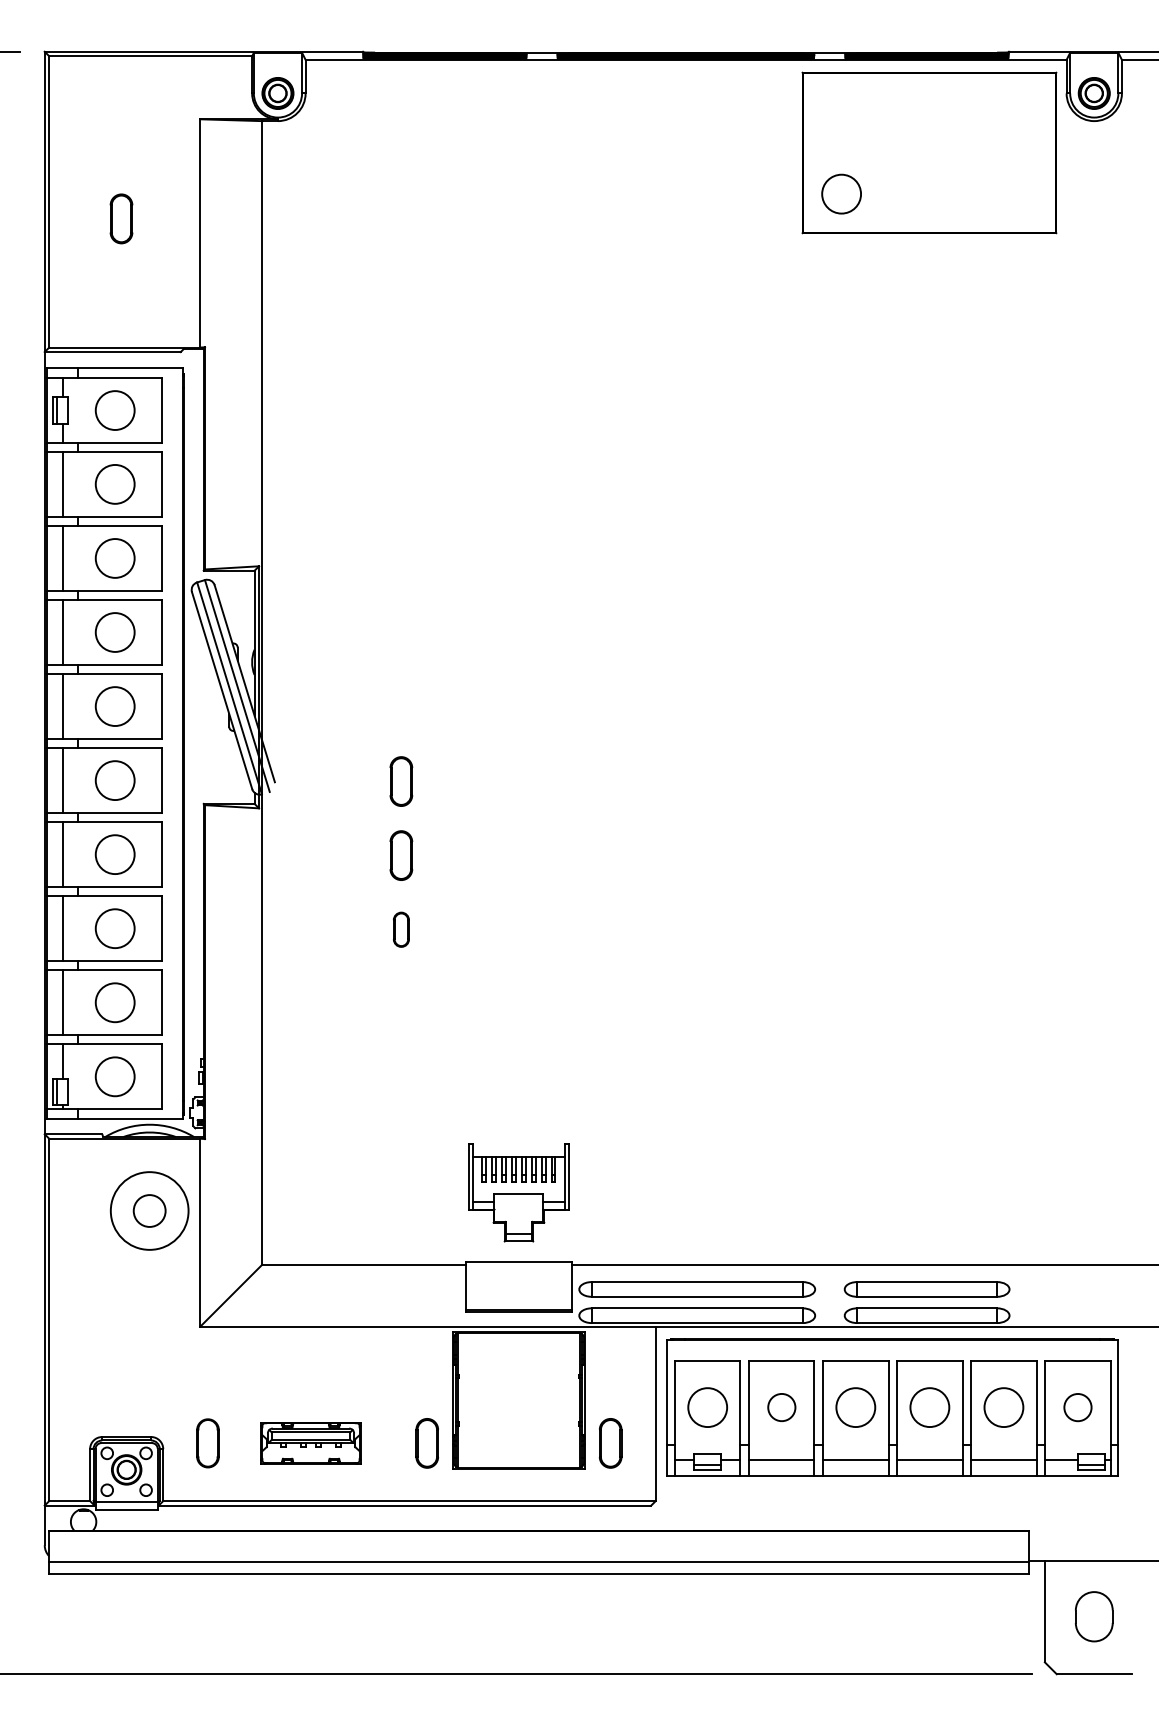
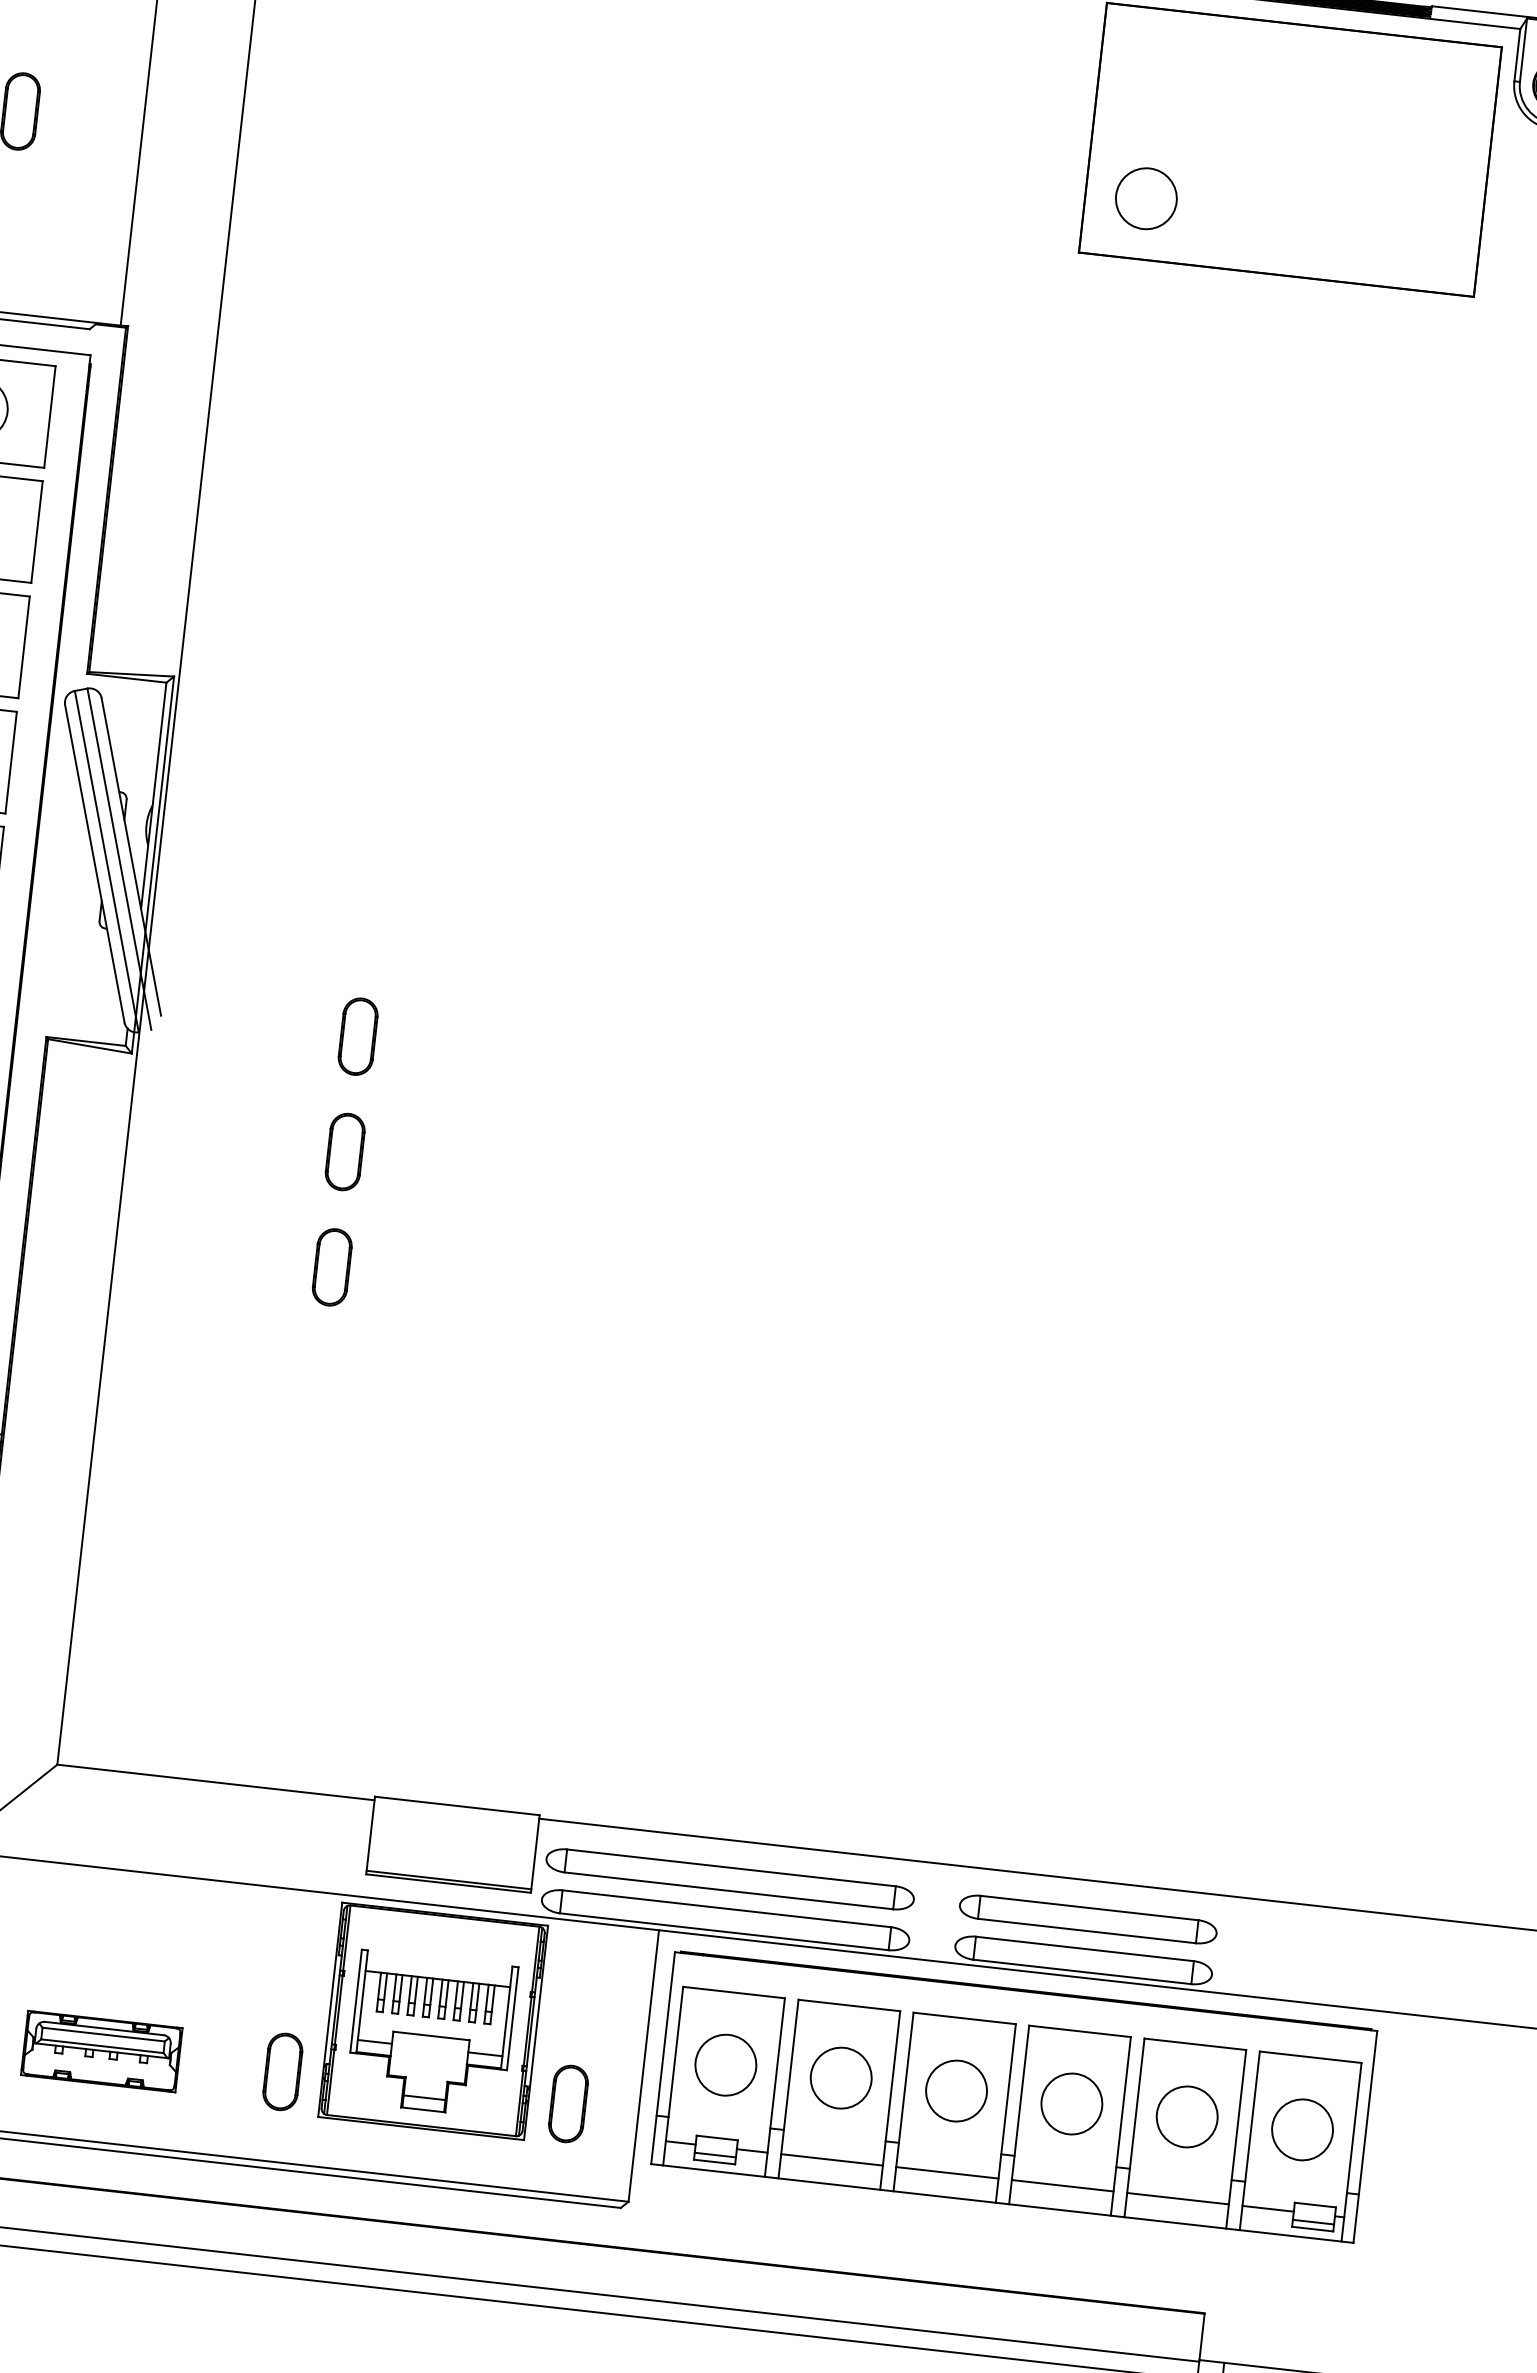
part: (401, 929) -> (332, 1267), size x1.43
part: (518, 1192) -> (431, 2033), moved
circle: (781, 1407) -> (840, 2077), size x1.43
circle: (1077, 1407) -> (1301, 2129), size x1.43

